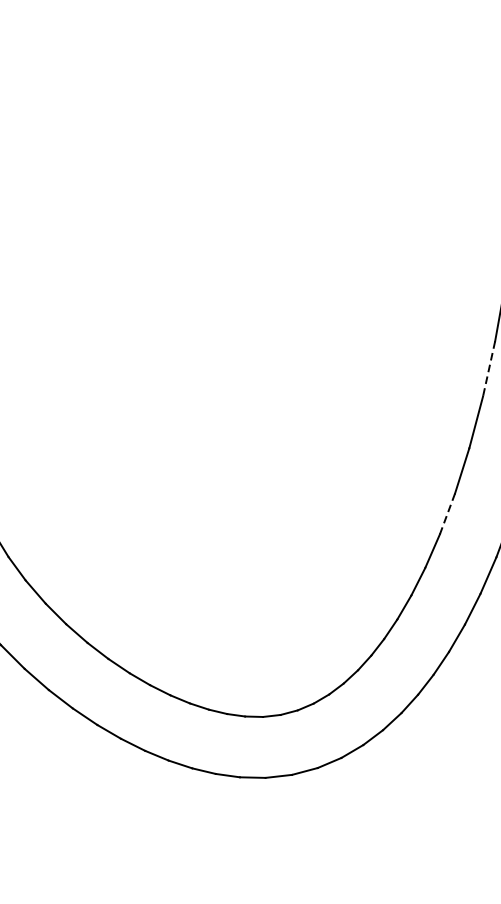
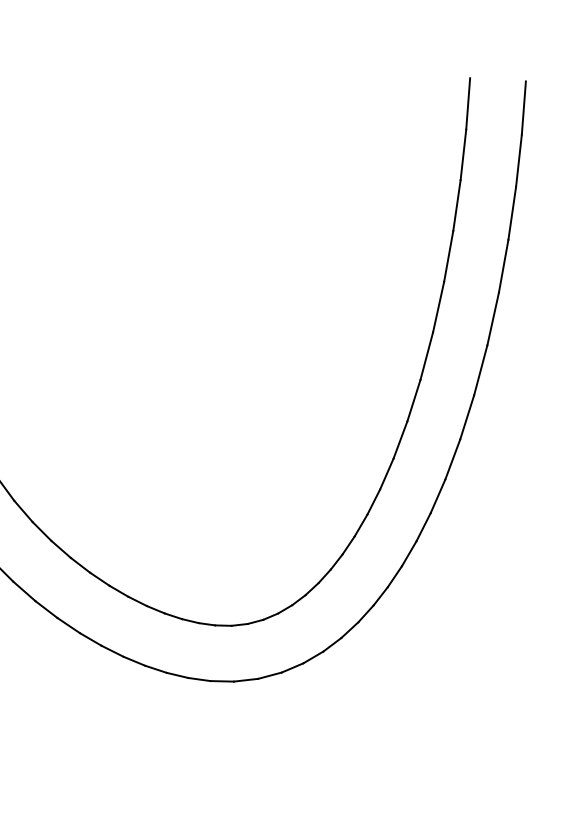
line: (488, 369) -> (438, 307), dashed -> solid
line: (447, 513) -> (400, 439), dashed -> solid

